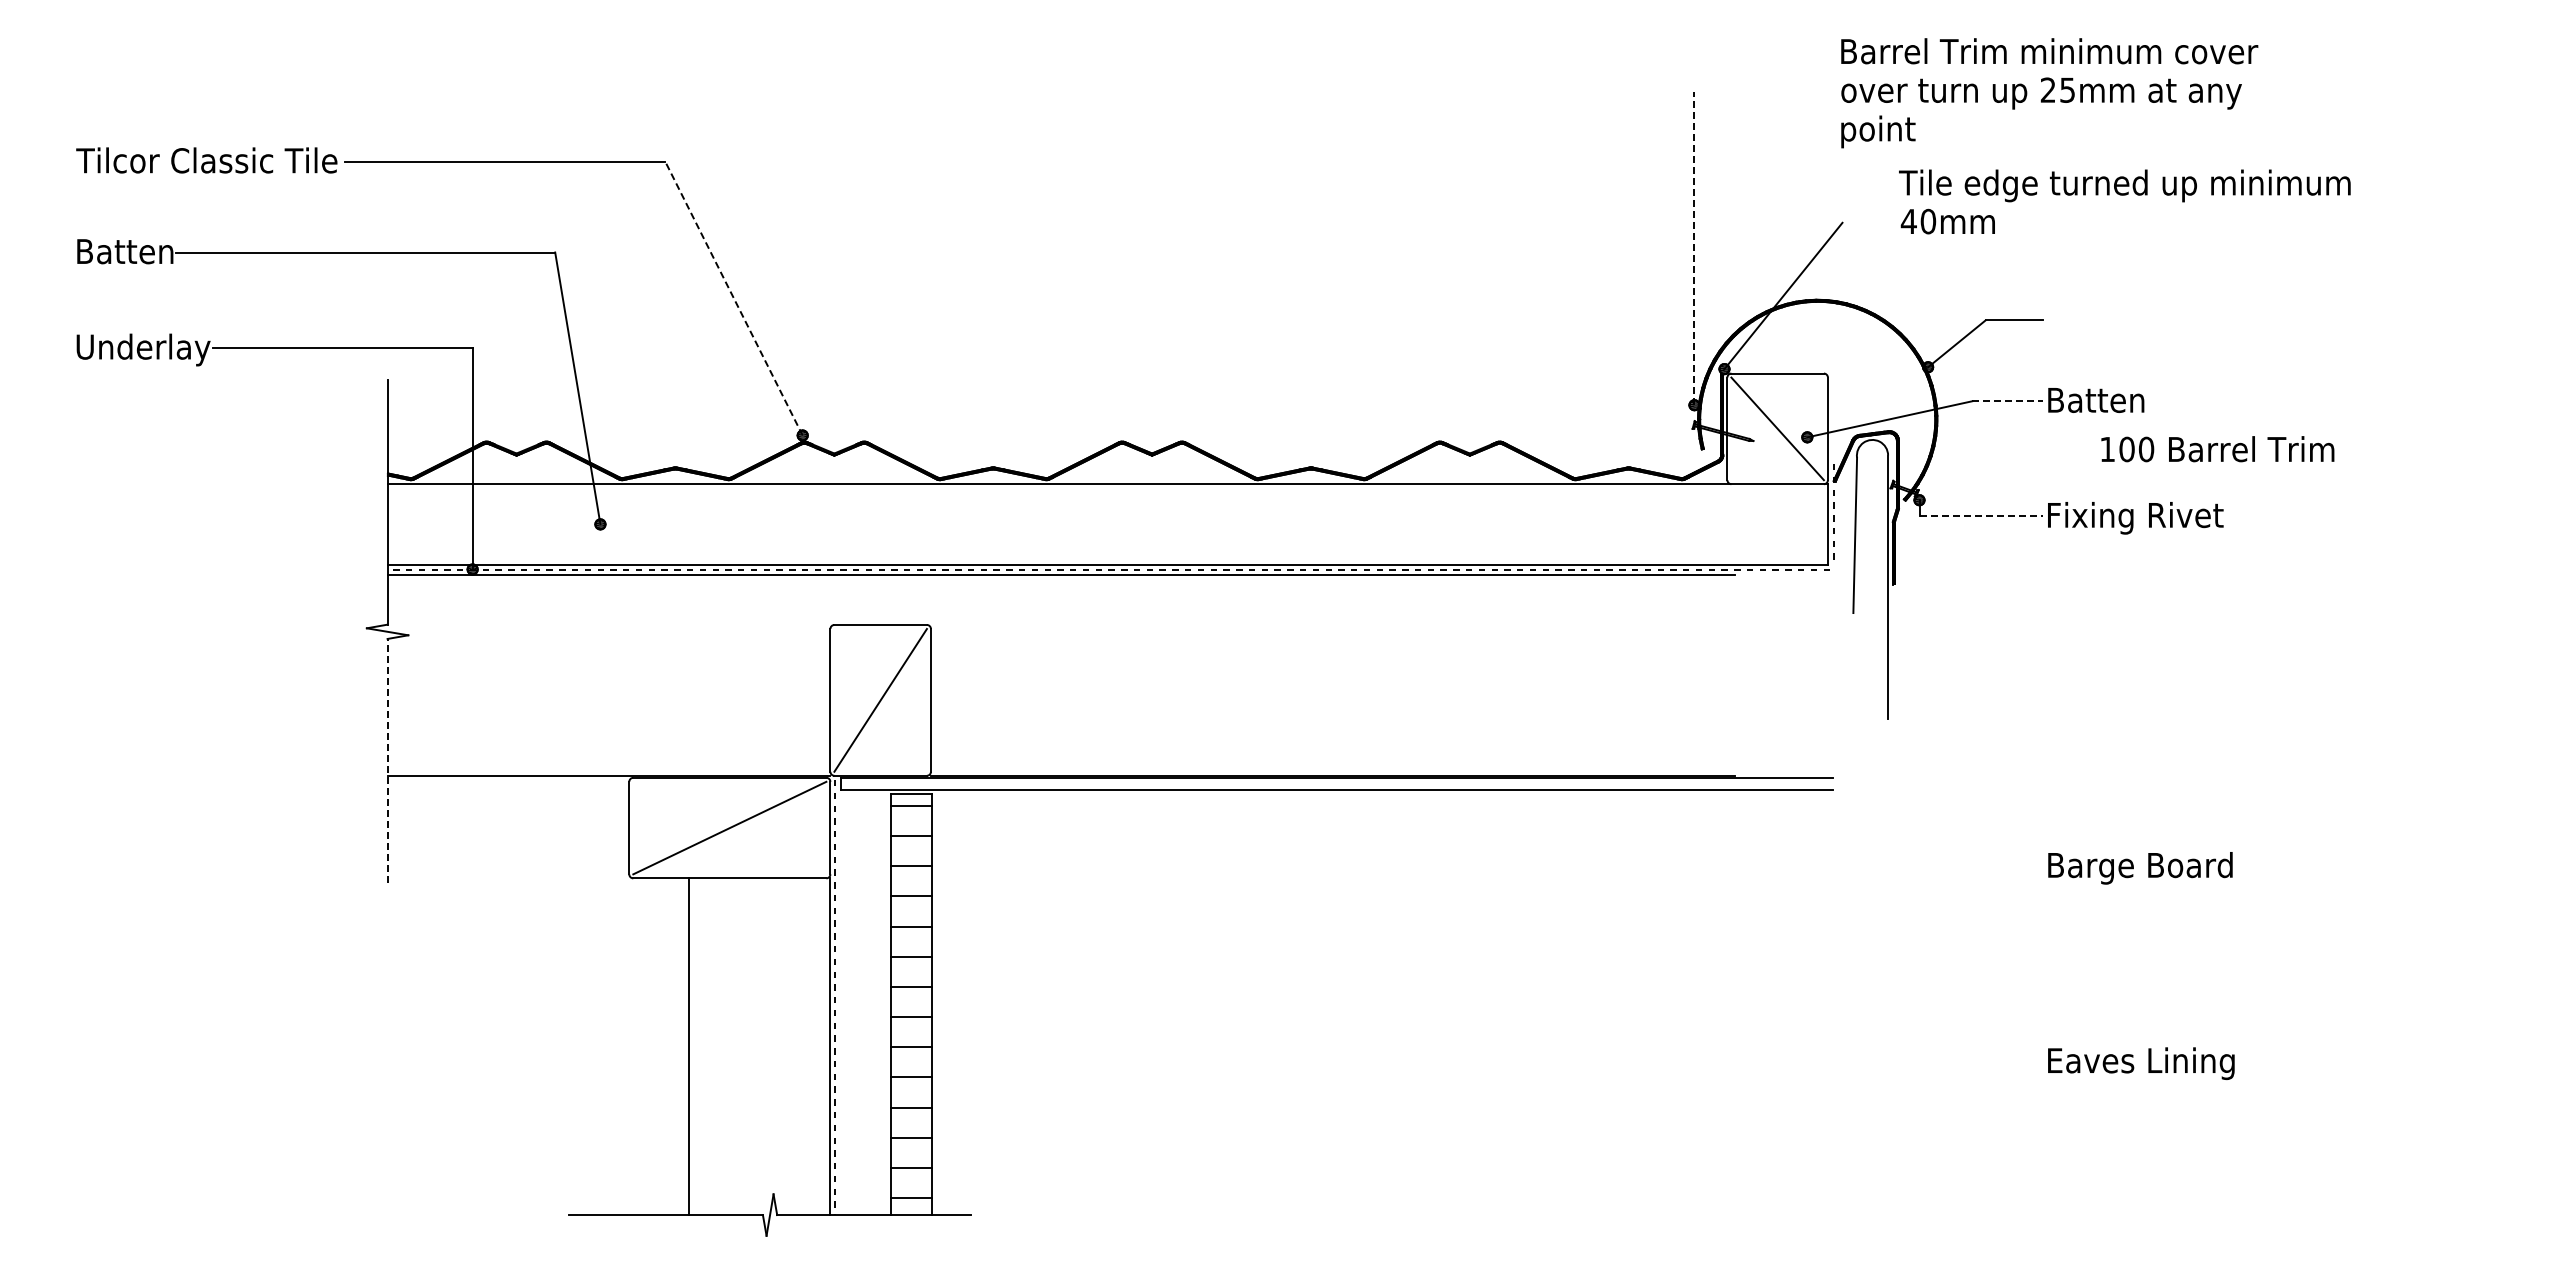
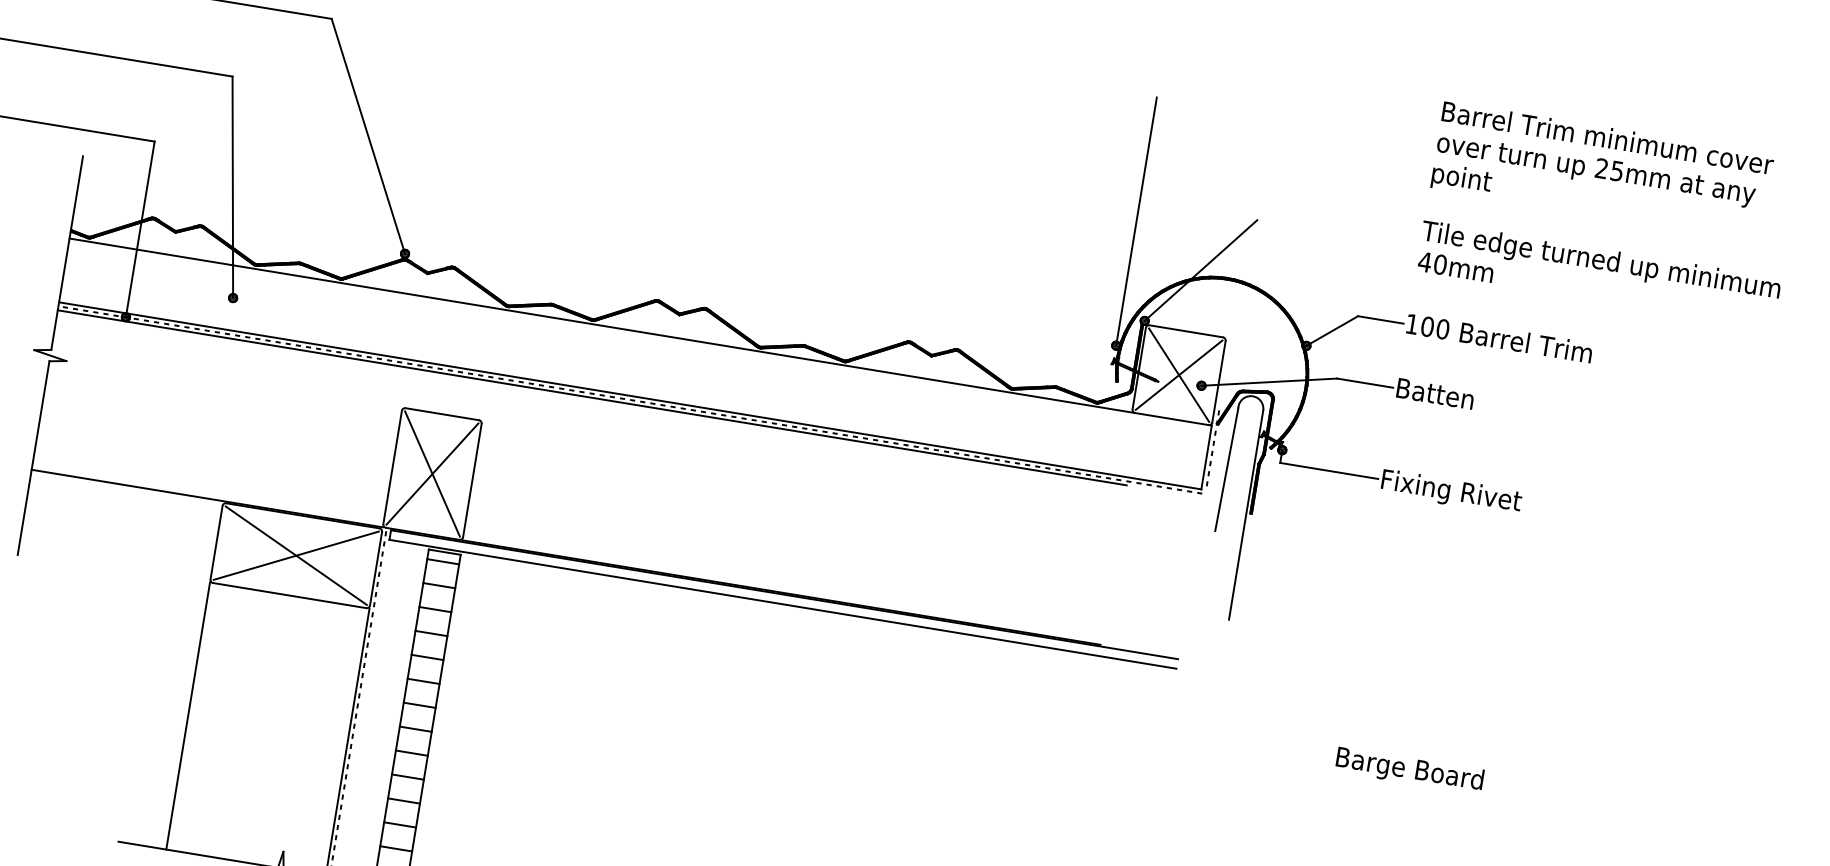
text: (2049, 93) -> (1602, 171), moved
text: (2124, 201) -> (1598, 274), moved
line: (1694, 248) -> (1136, 221), dashed -> solid
line: (733, 298) -> (367, 136), dashed -> solid
line: (2008, 401) -> (1365, 383), dashed -> solid
line: (1777, 428) -> (1179, 374), added
text: (2217, 449) -> (1499, 338), moved
line: (1981, 516) -> (1329, 471), dashed -> solid
line: (880, 699) -> (432, 473), added
line: (387, 760) -> (33, 457), dashed -> solid
line: (729, 827) -> (296, 555), added
line: (689, 1046) -> (188, 715), moved

